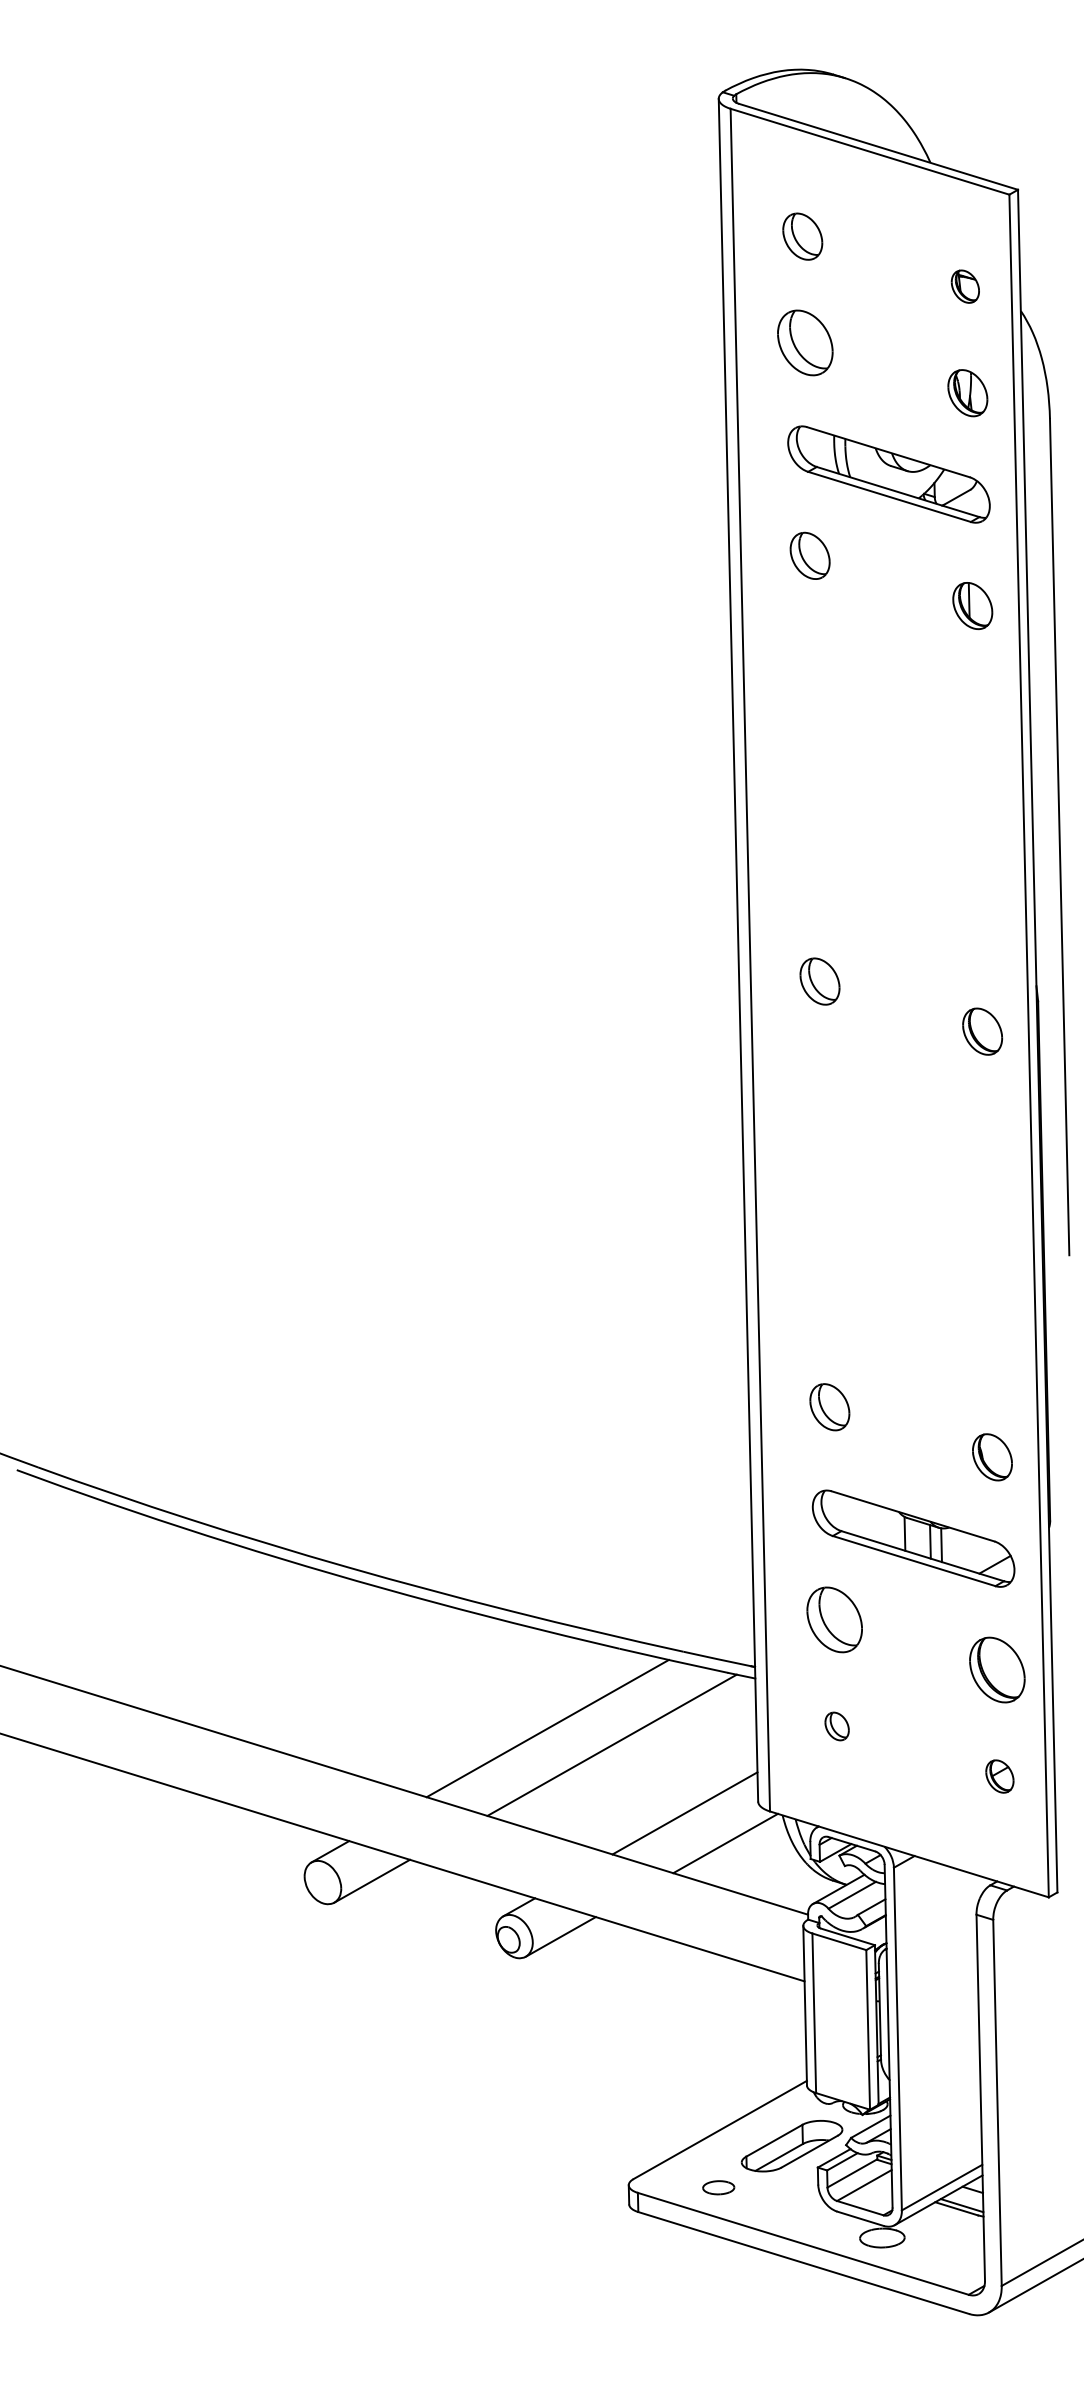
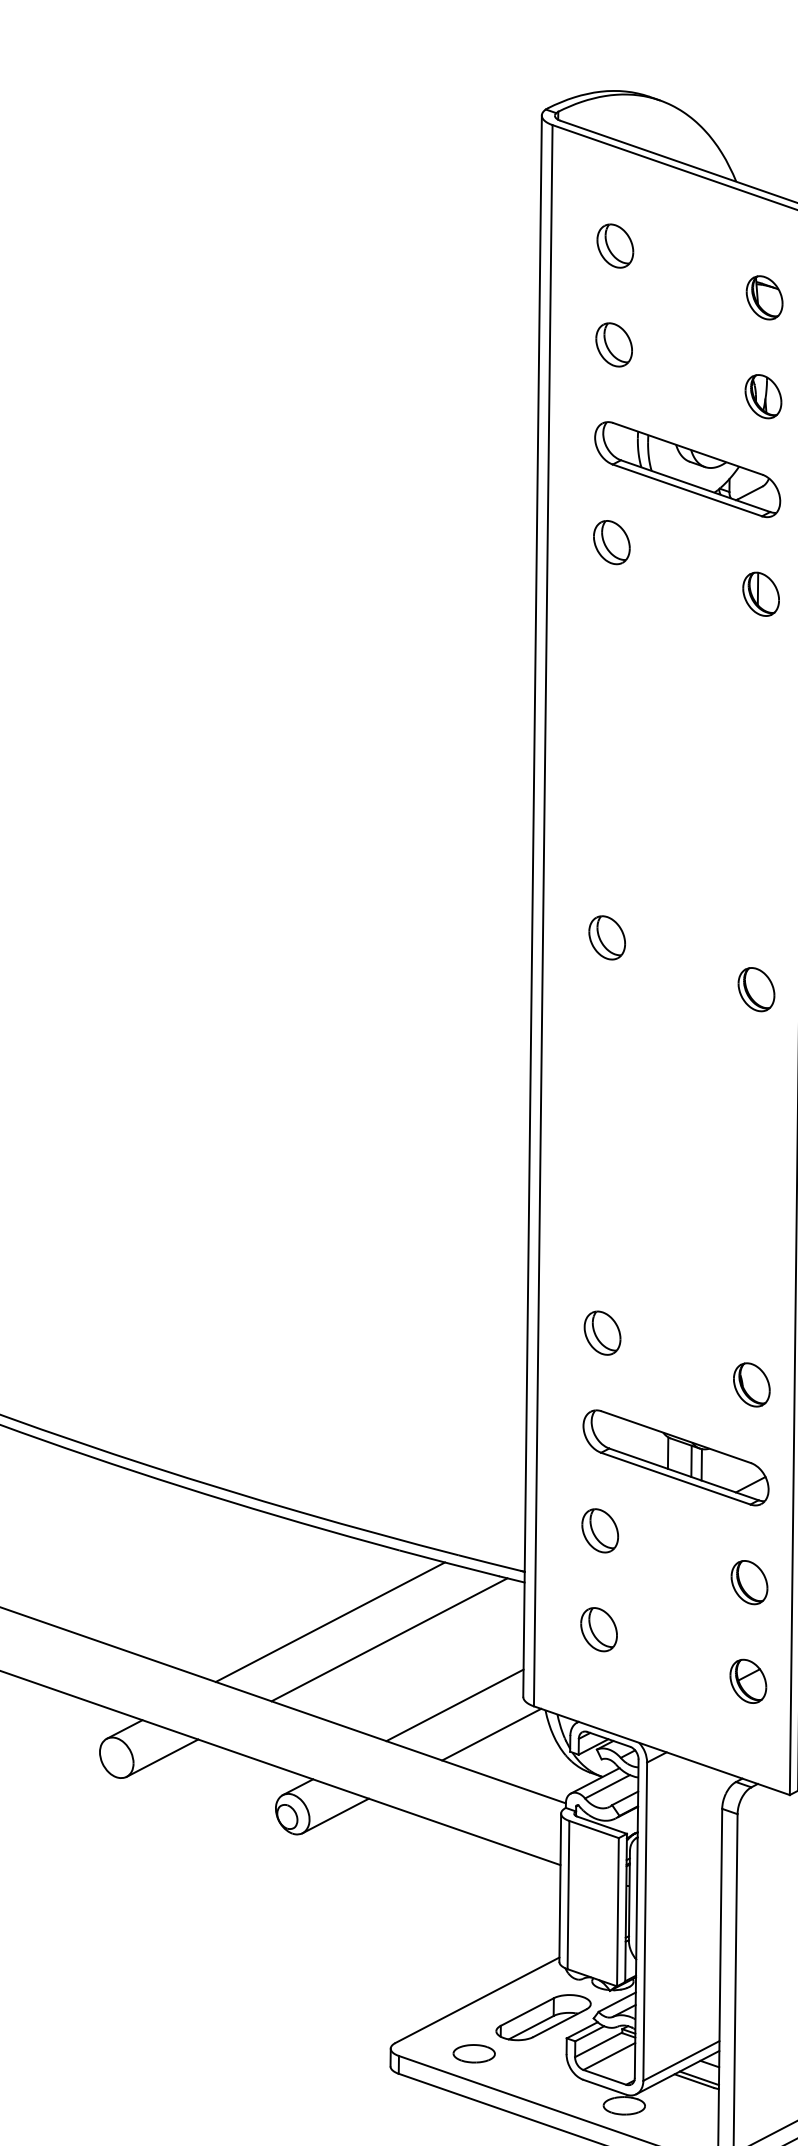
part: (965, 286) -> (764, 297), size x1.43
part: (804, 343) -> (613, 345), size x0.71
part: (834, 1620) -> (599, 1531), size x0.71
part: (997, 1670) -> (749, 1582), size x0.71
part: (836, 1726) -> (598, 1629), size x1.67
part: (999, 1776) -> (748, 1681), size x1.43
part: (718, 2187) -> (473, 2053), size x1.43

